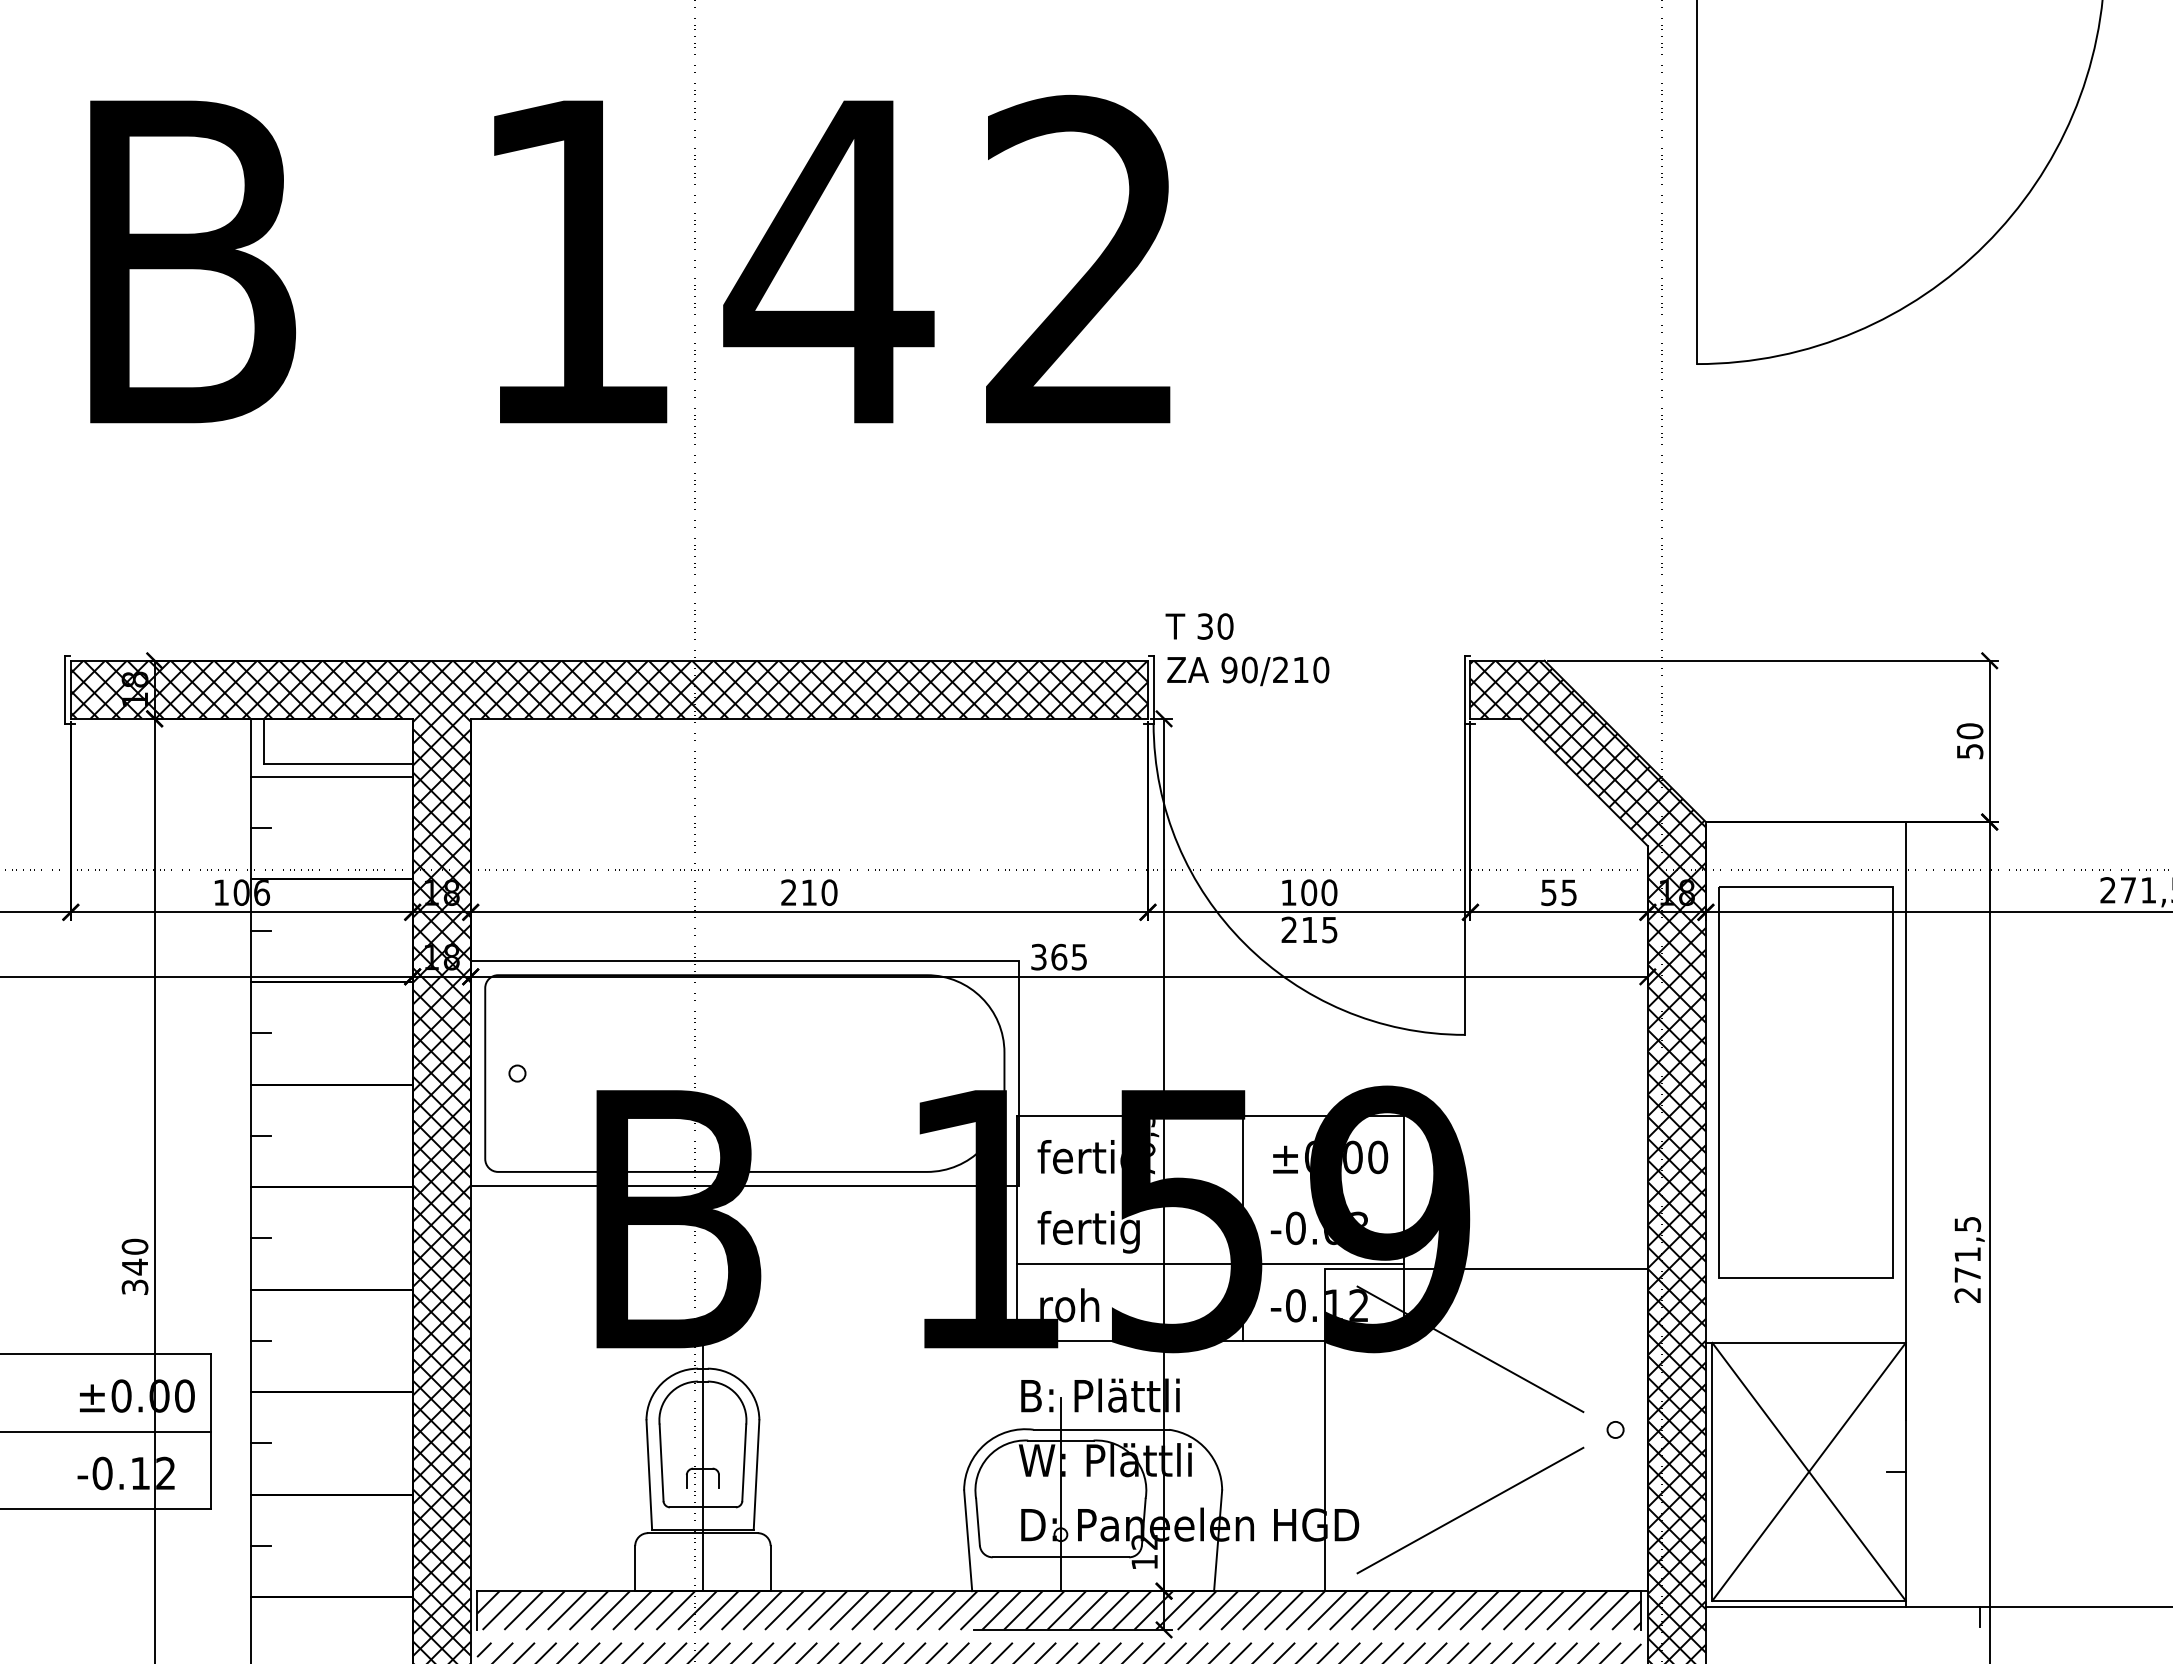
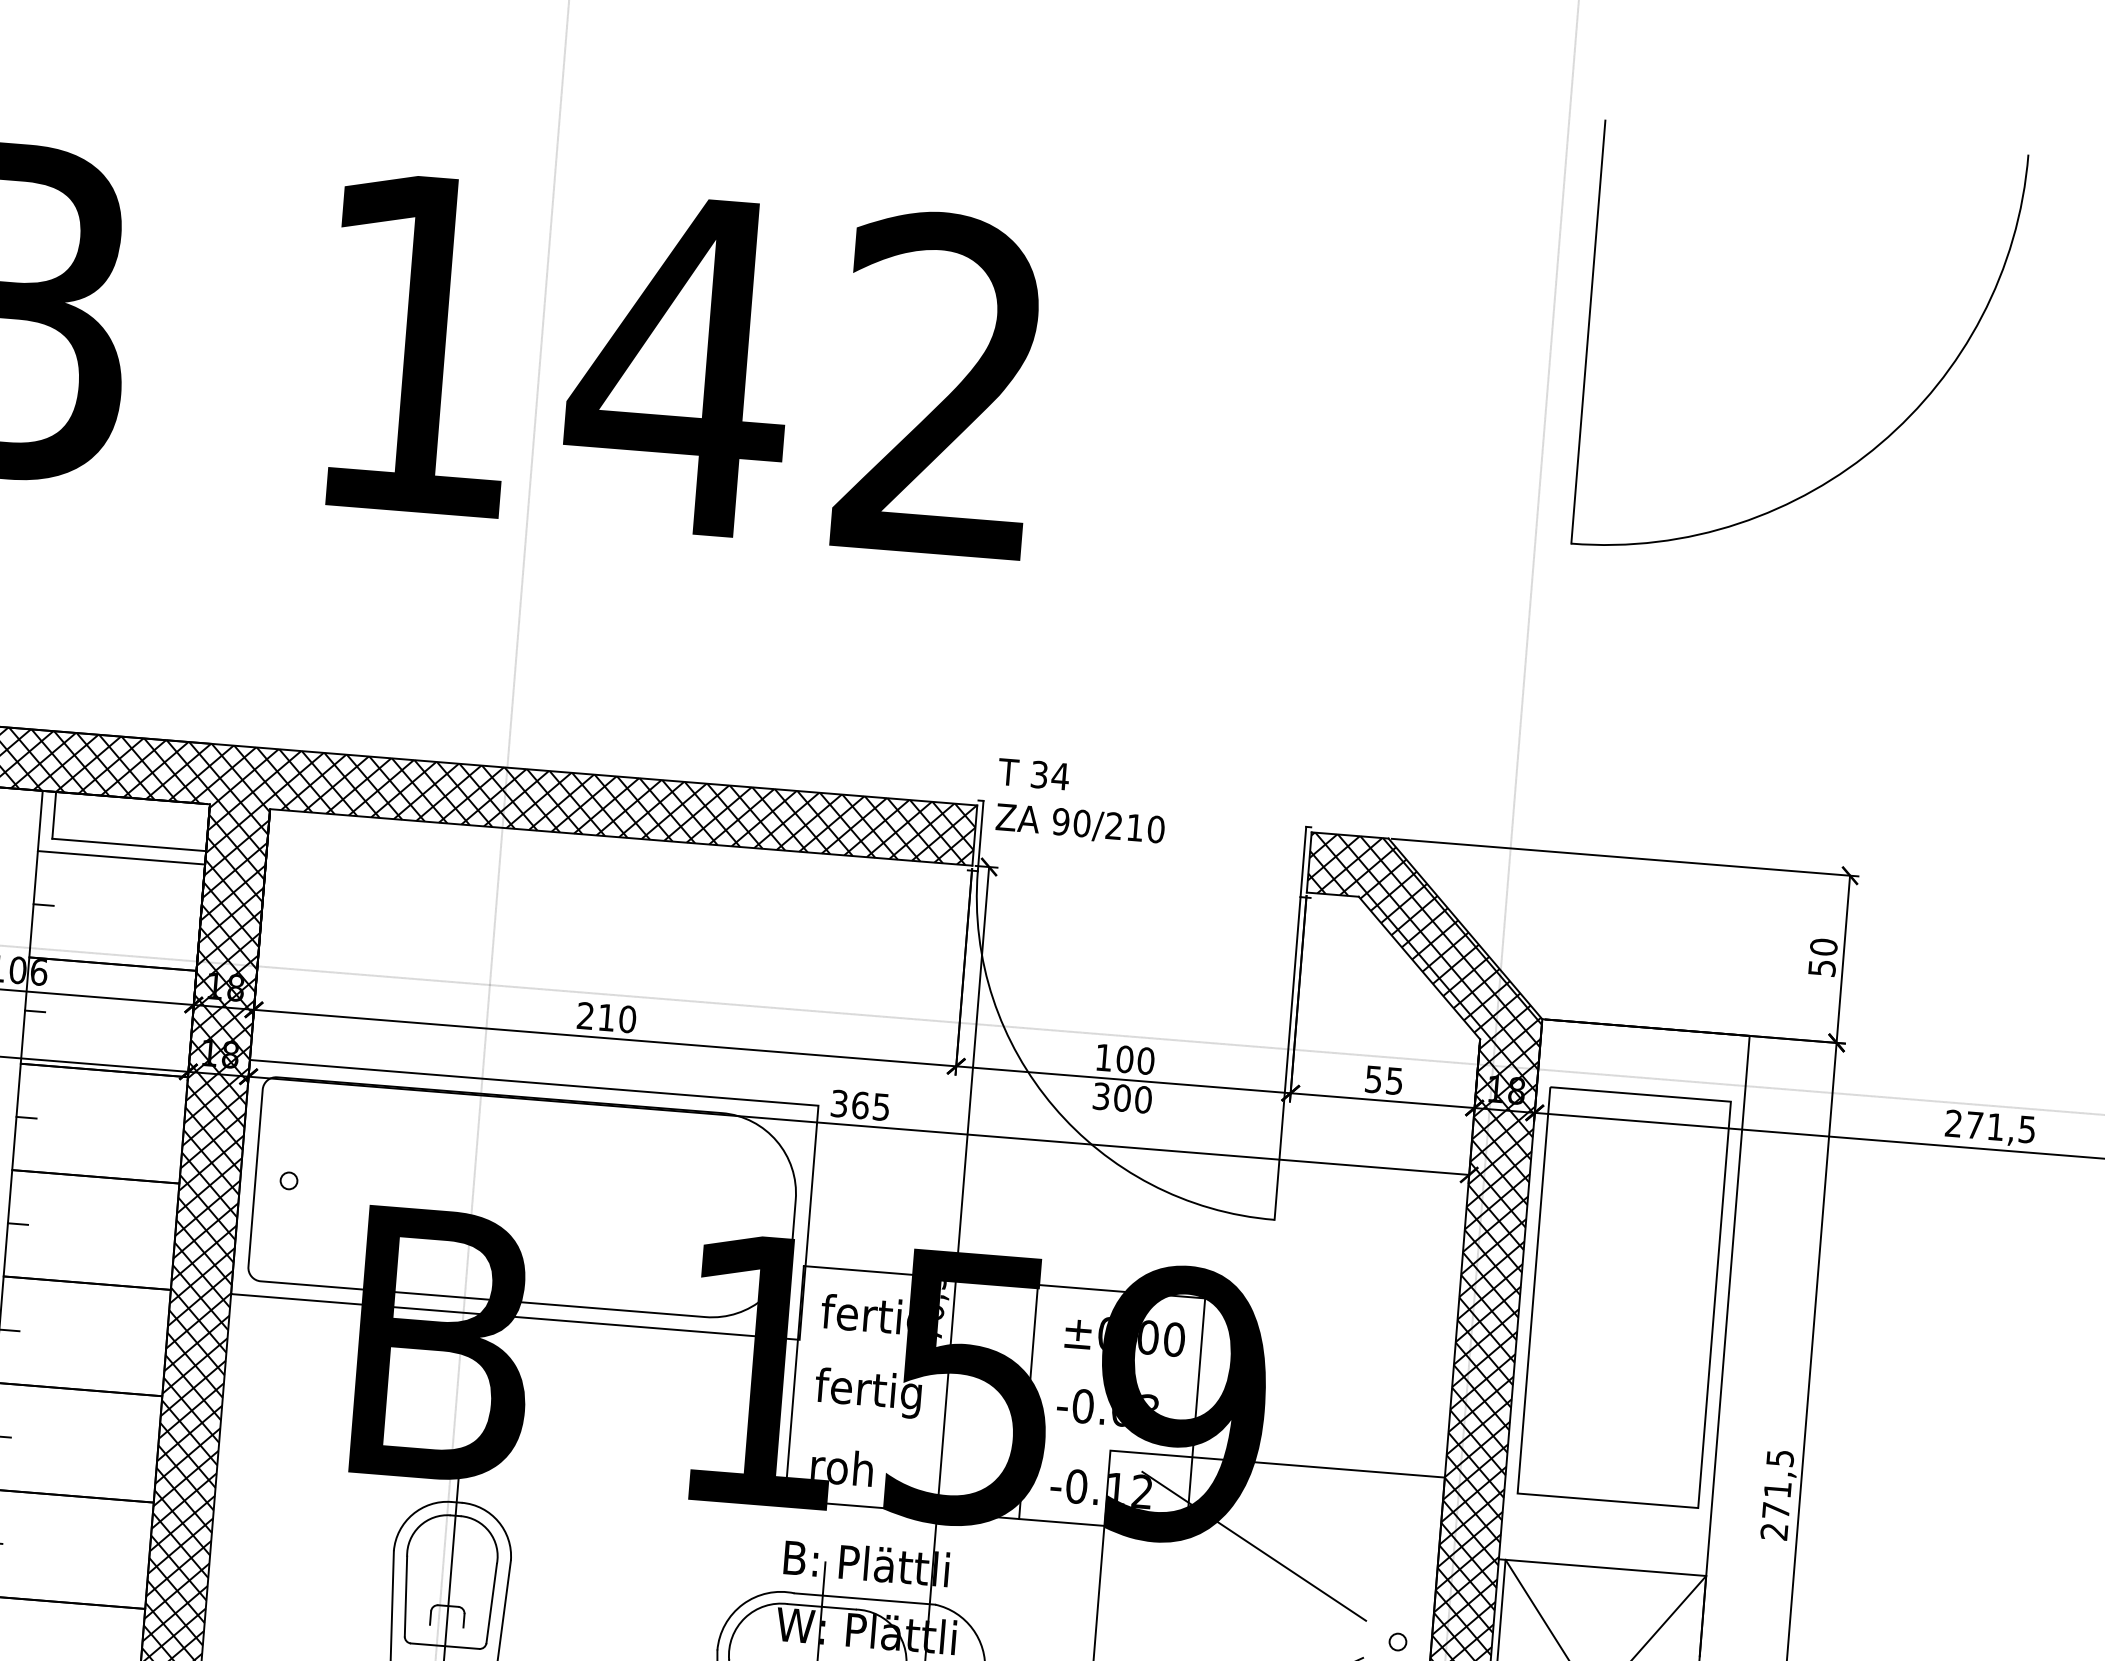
text: (1225, 626) -> (1060, 776), 30 -> 34
text: (1309, 929) -> (1122, 1097), 215 -> 300
line: (1210, 1263) -> (991, 1435), removed

